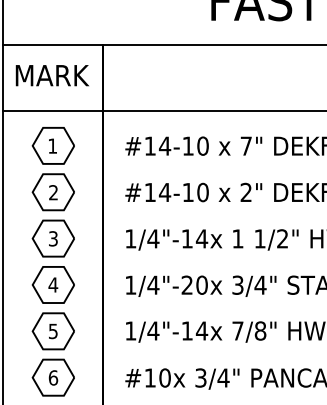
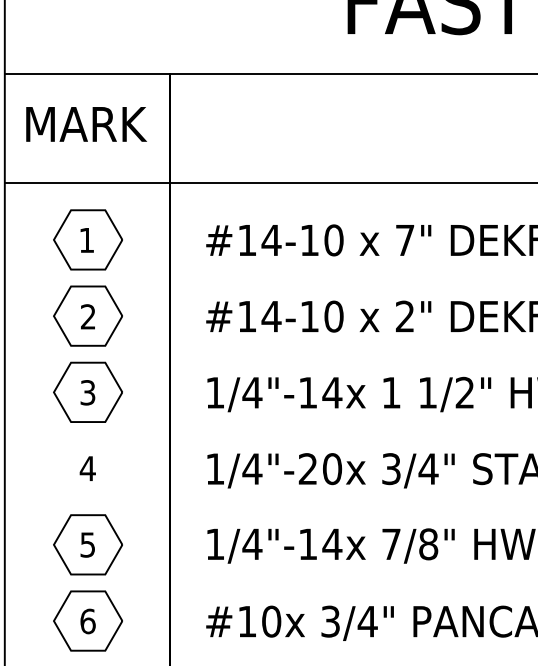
part: (52, 284) -> (86, 467), removed

